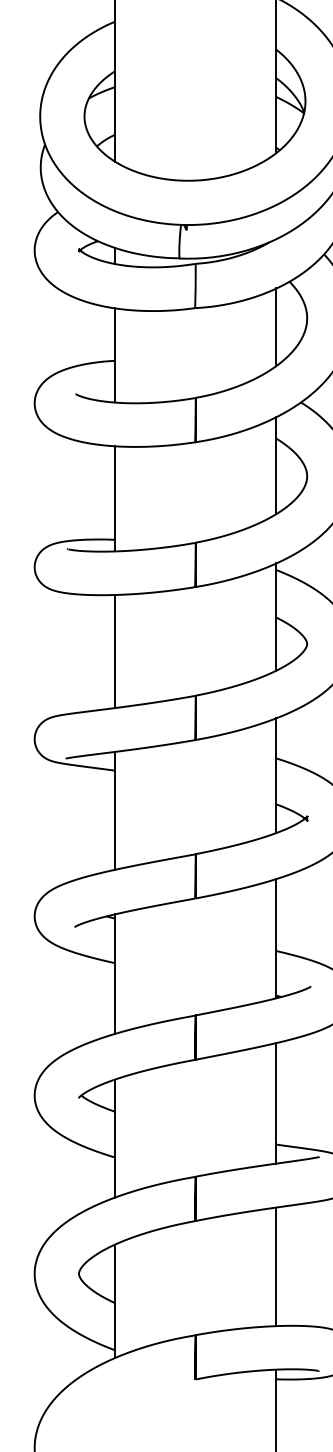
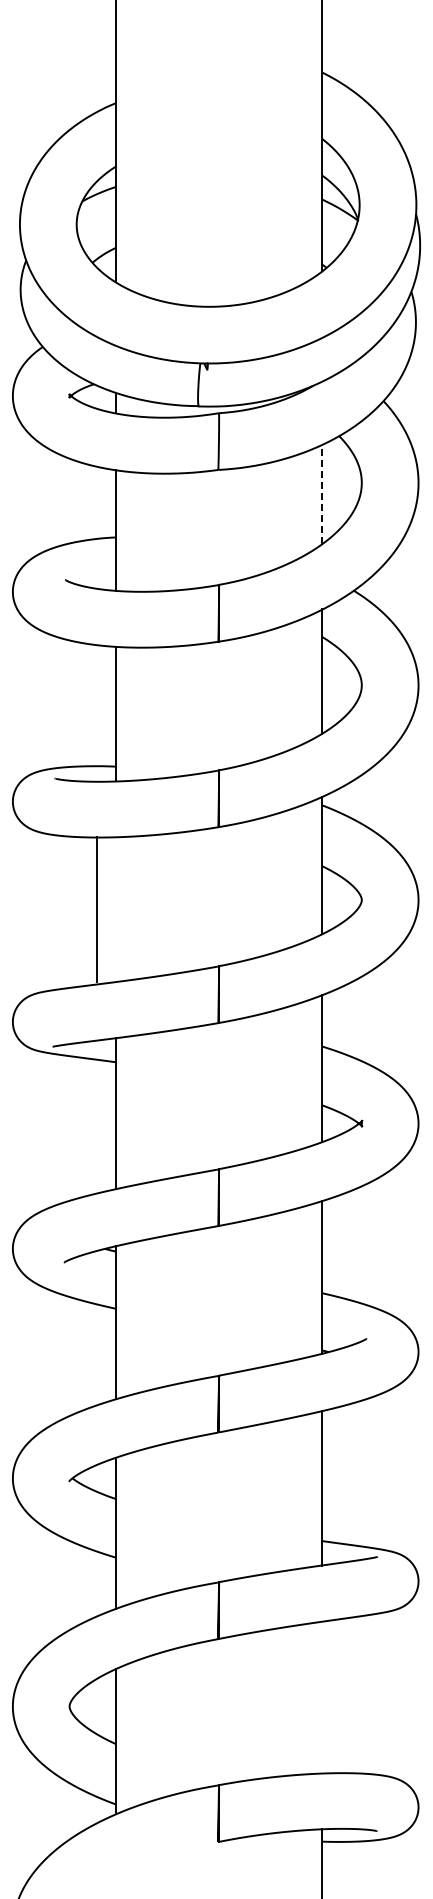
line: (276, 327) -> (322, 494), solid -> dashed
line: (114, 651) -> (96, 909), moved
line: (276, 1266) -> (322, 1697), removed

